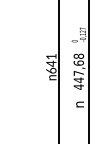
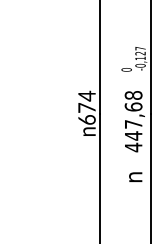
text: (51, 59) -> (87, 100), 641 -> 674

